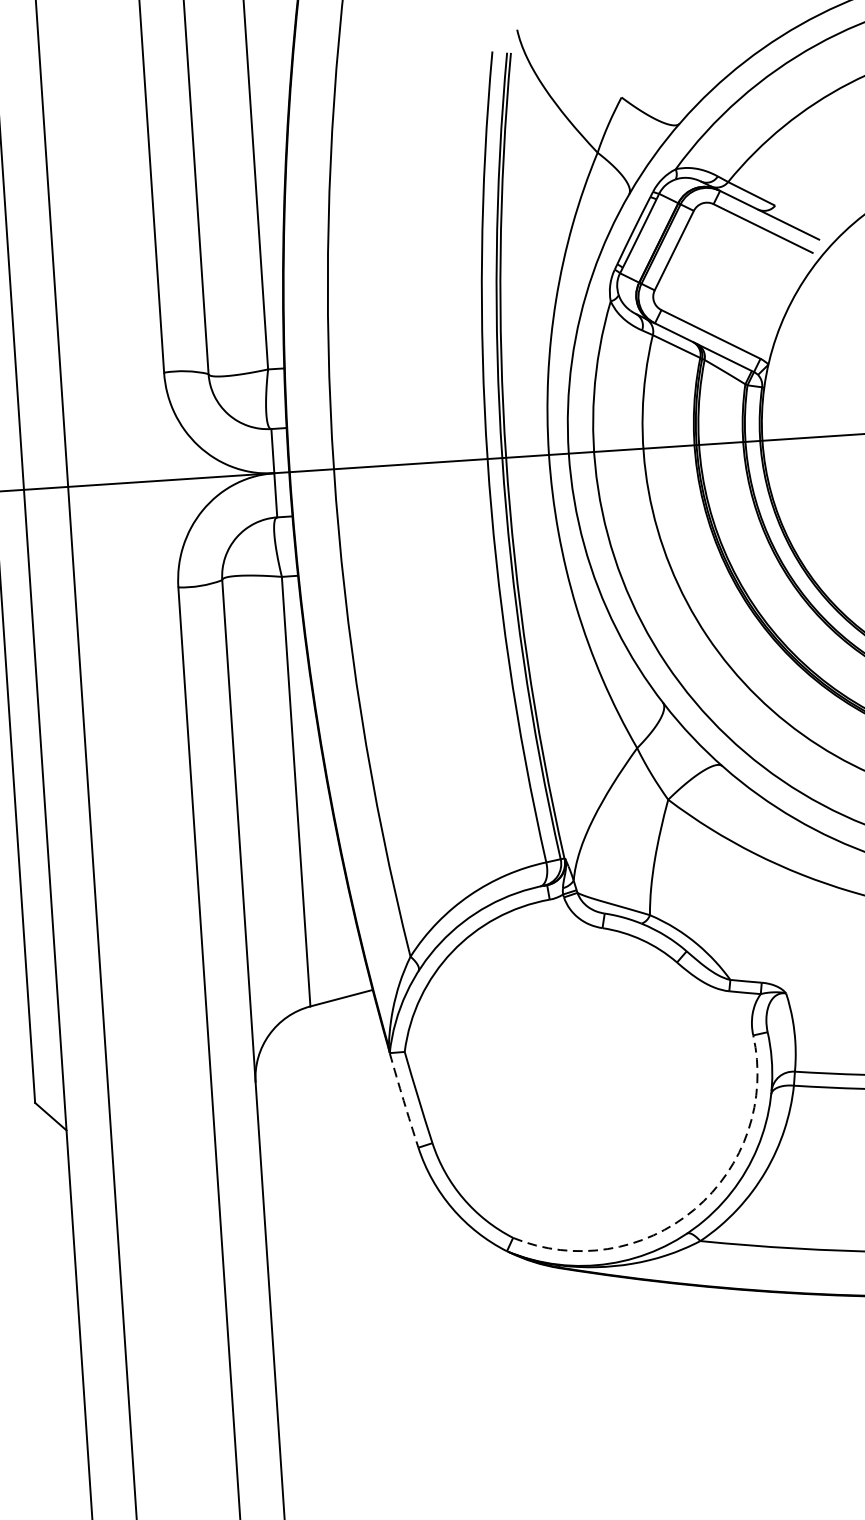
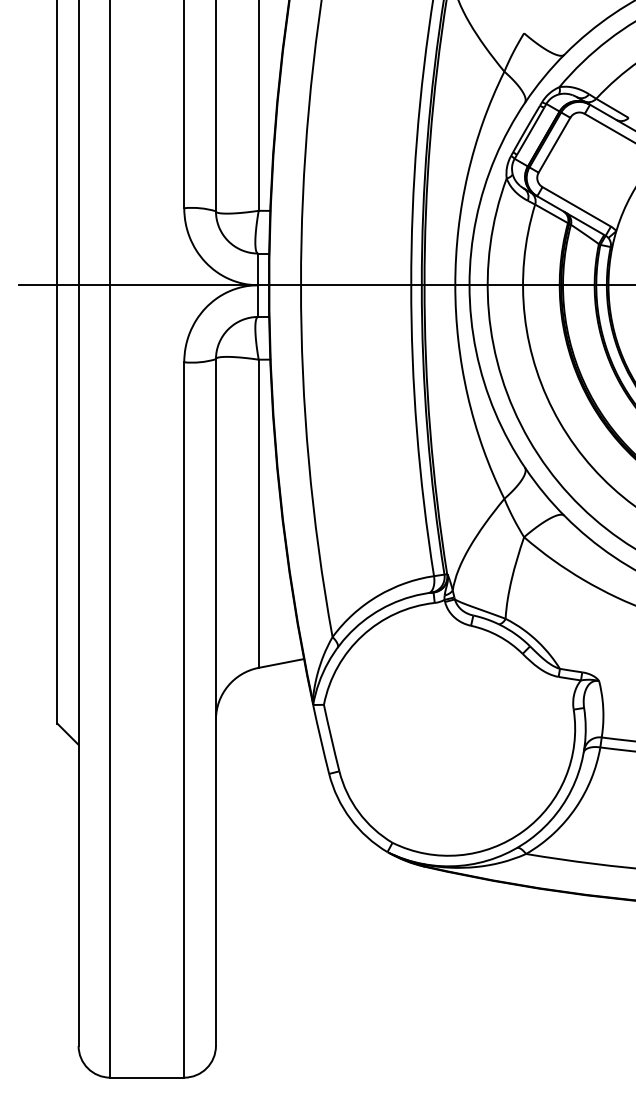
arc: (403, 1100) -> (320, 739), dashed -> solid
arc: (694, 1209) -> (523, 831), dashed -> solid

